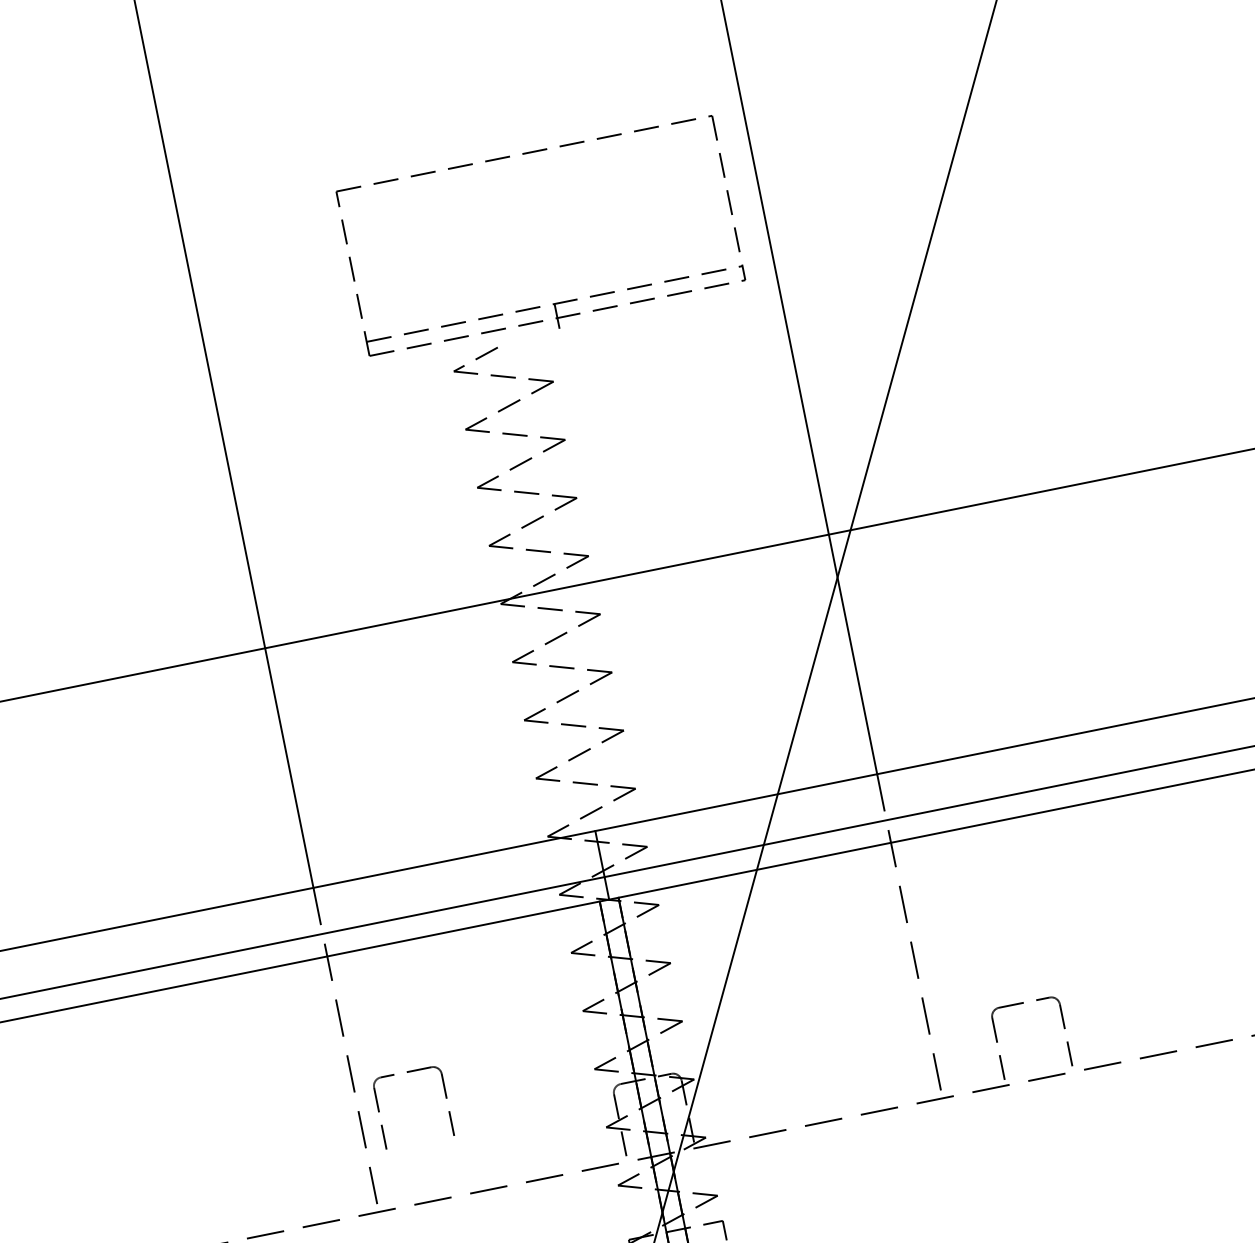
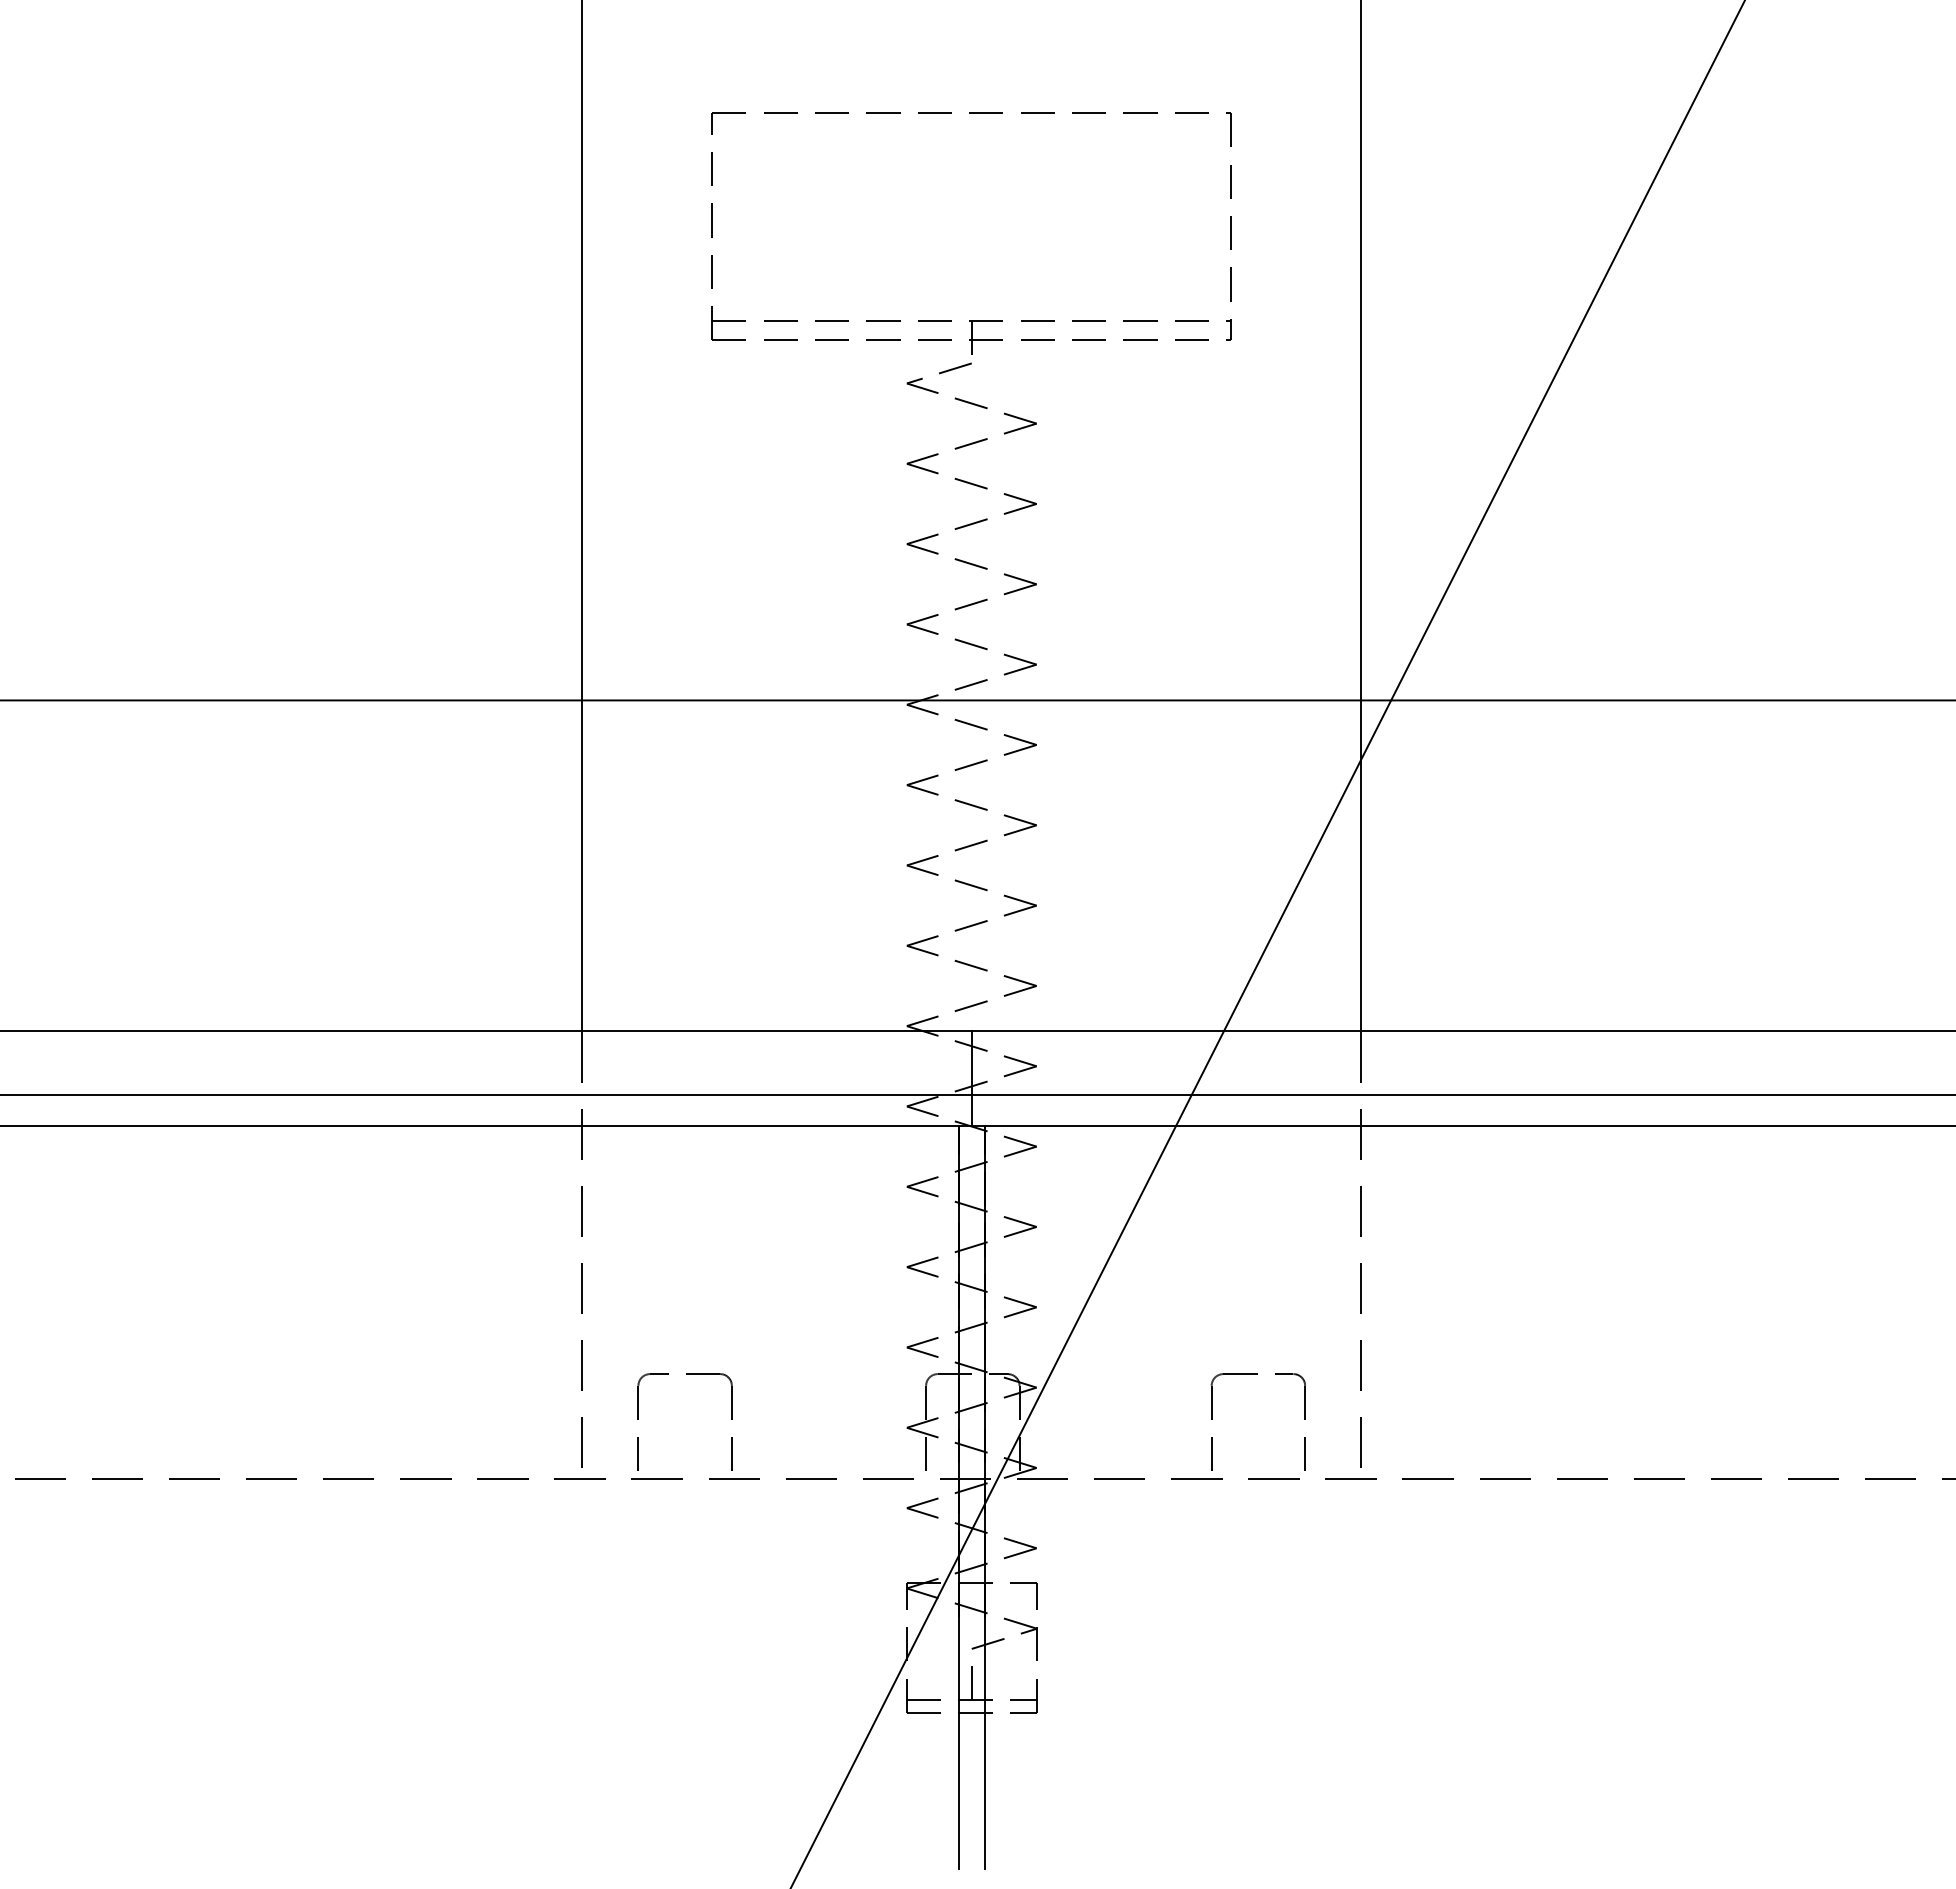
part: (554, 303) -> (971, 320), moved
part: (997, 1042) -> (1212, 1419), moved
part: (379, 1111) -> (638, 1419), moved

